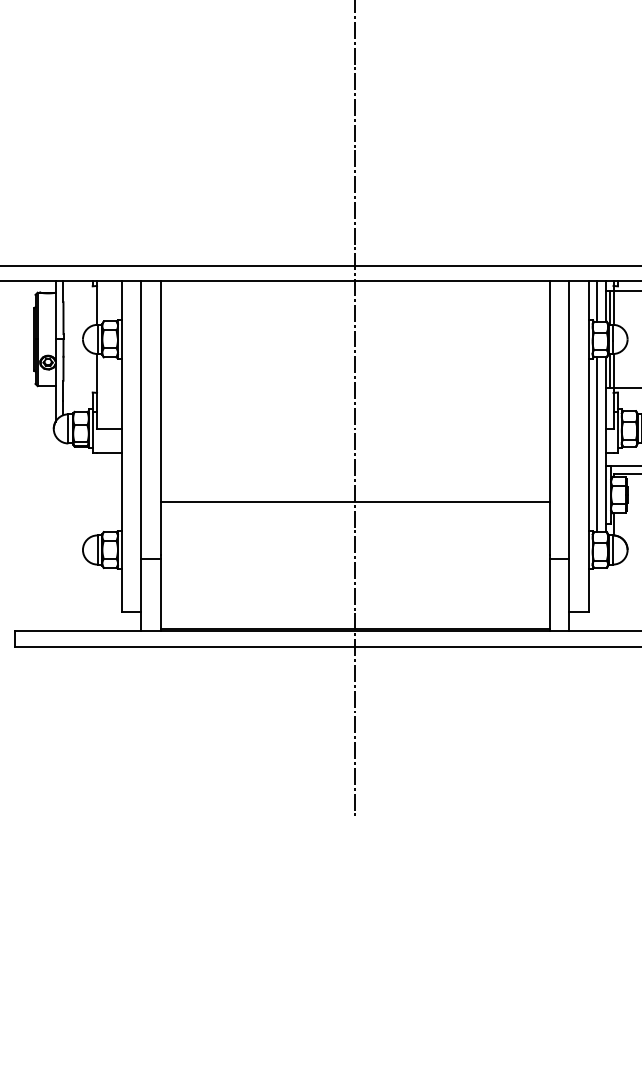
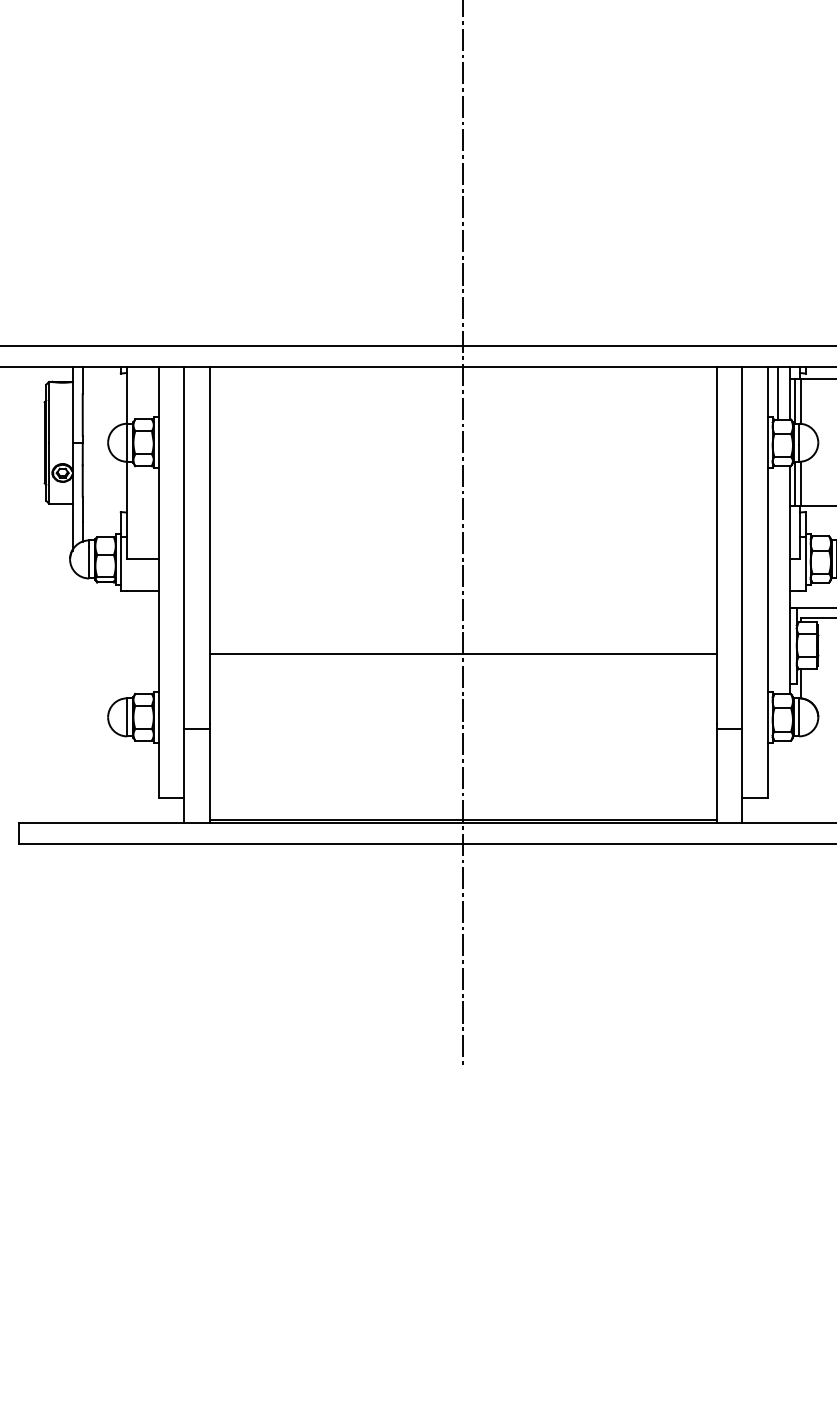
line: (596, 444) -> (777, 579), removed

